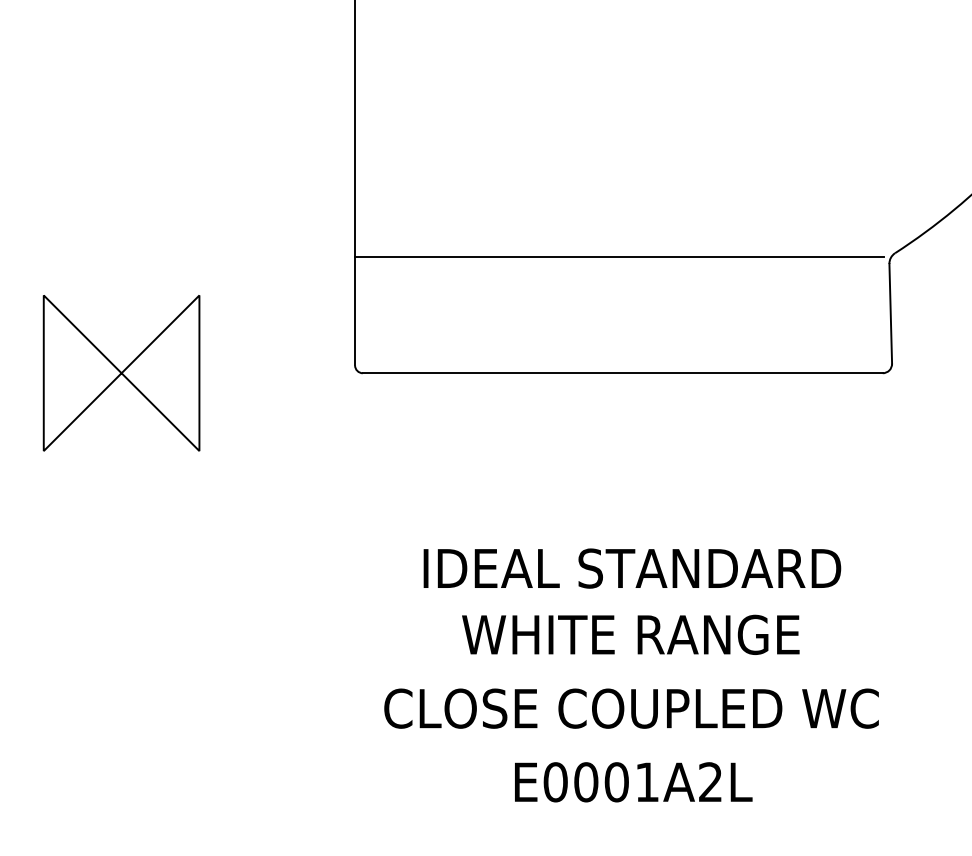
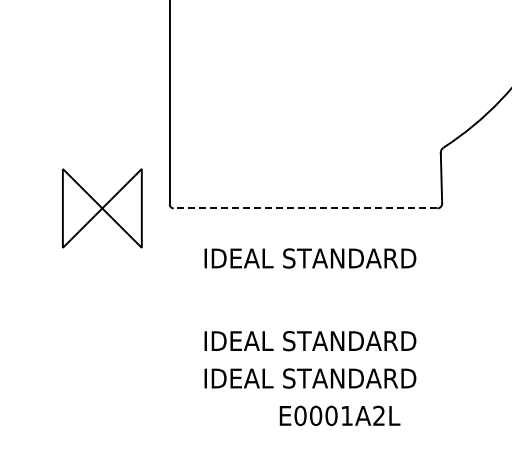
line: (618, 257) -> (303, 149), removed
part: (121, 373) -> (102, 208), moved
line: (622, 373) -> (305, 208), solid -> dashed
text: (632, 568) -> (310, 258), moved
text: (632, 635) -> (310, 341), WHITE RANGE -> IDEAL STANDARD
text: (630, 708) -> (309, 378), CLOSE COUPLED WC -> IDEAL STANDARD
text: (632, 781) -> (339, 415), moved

